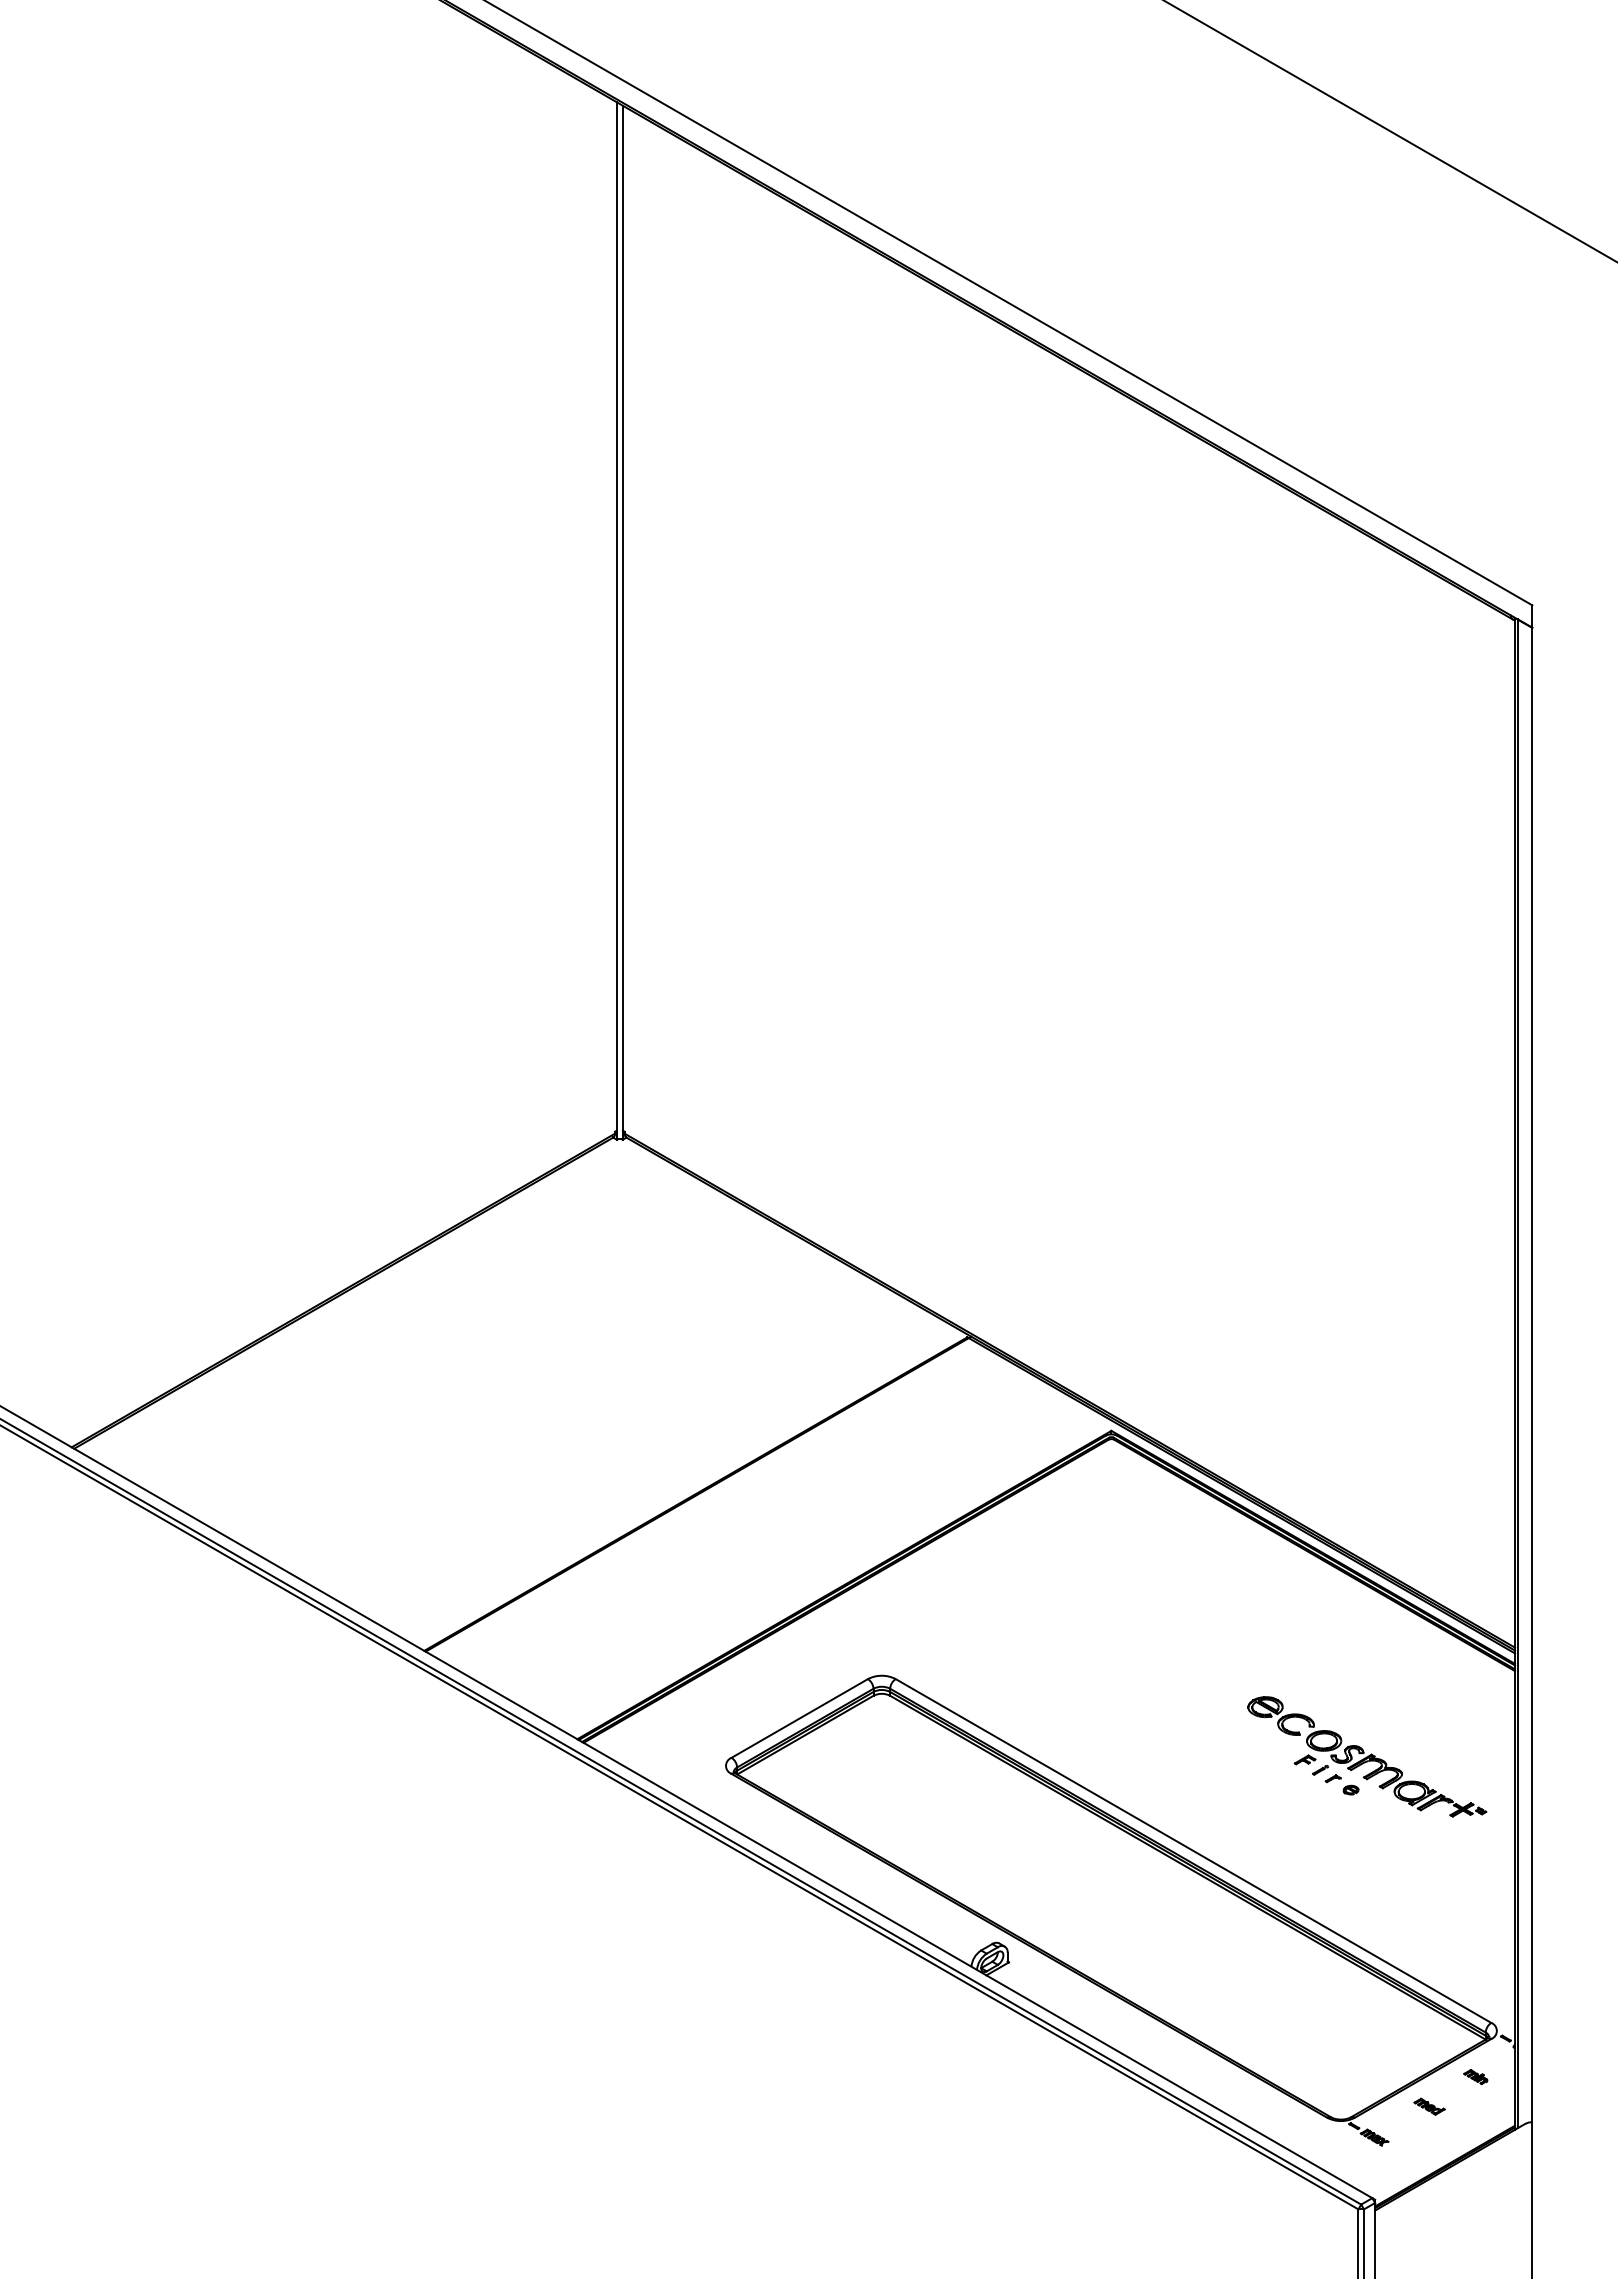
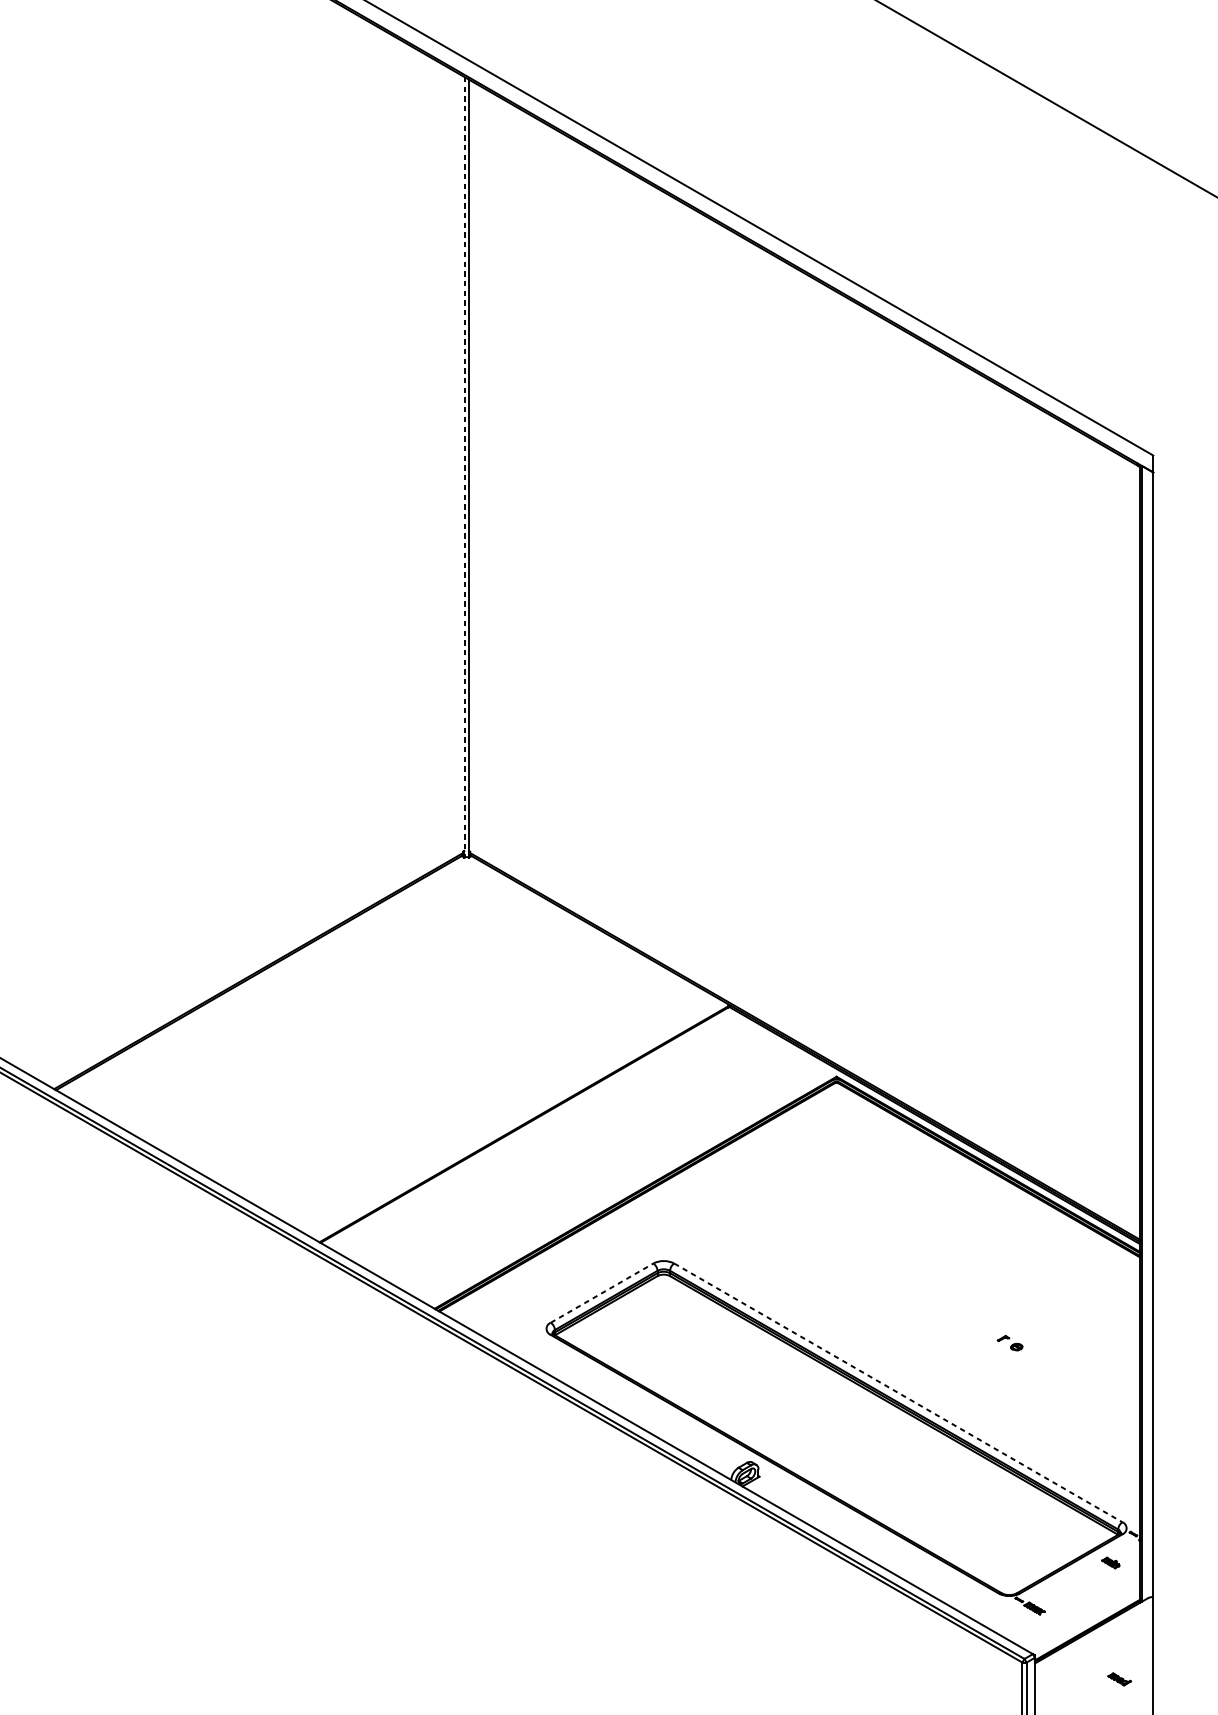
line: (617, 620) -> (464, 466), solid -> dashed
line: (799, 1718) -> (601, 1293), solid -> dashed
part: (1367, 1756) -> (1029, 1321), removed
line: (1193, 1851) -> (898, 1393), solid -> dashed
part: (1429, 2106) -> (1119, 1679), moved

